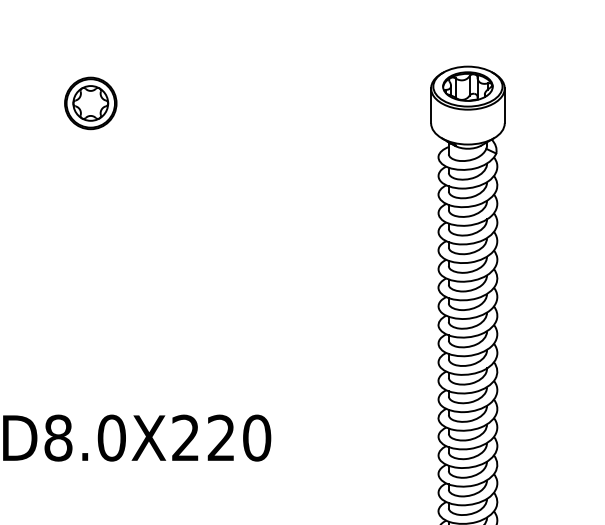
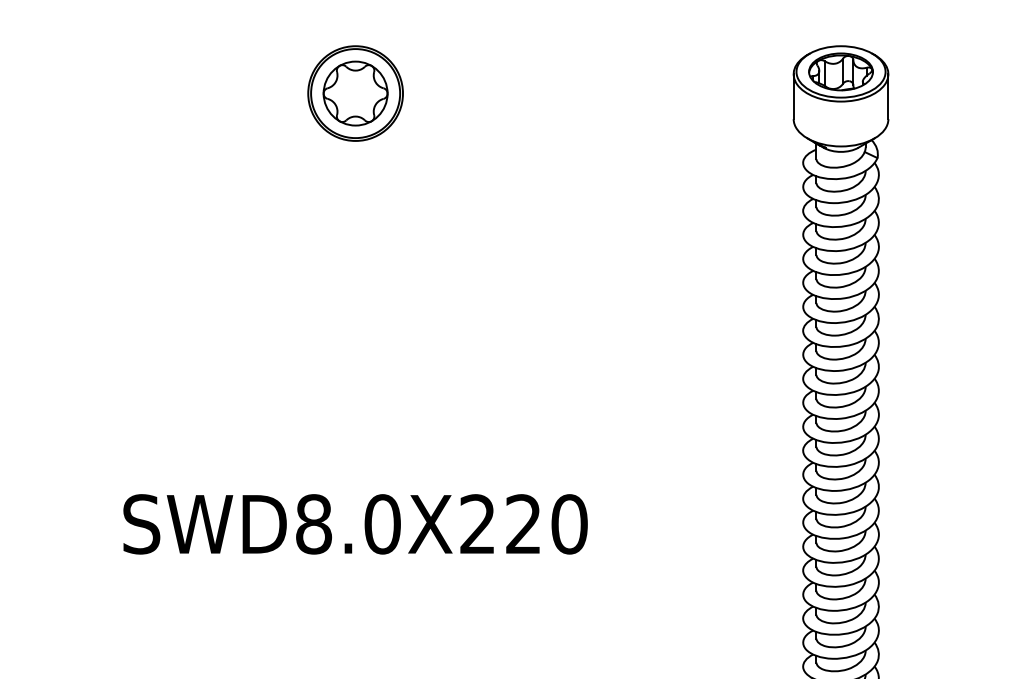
part: (90, 103) -> (355, 93), size x1.43

